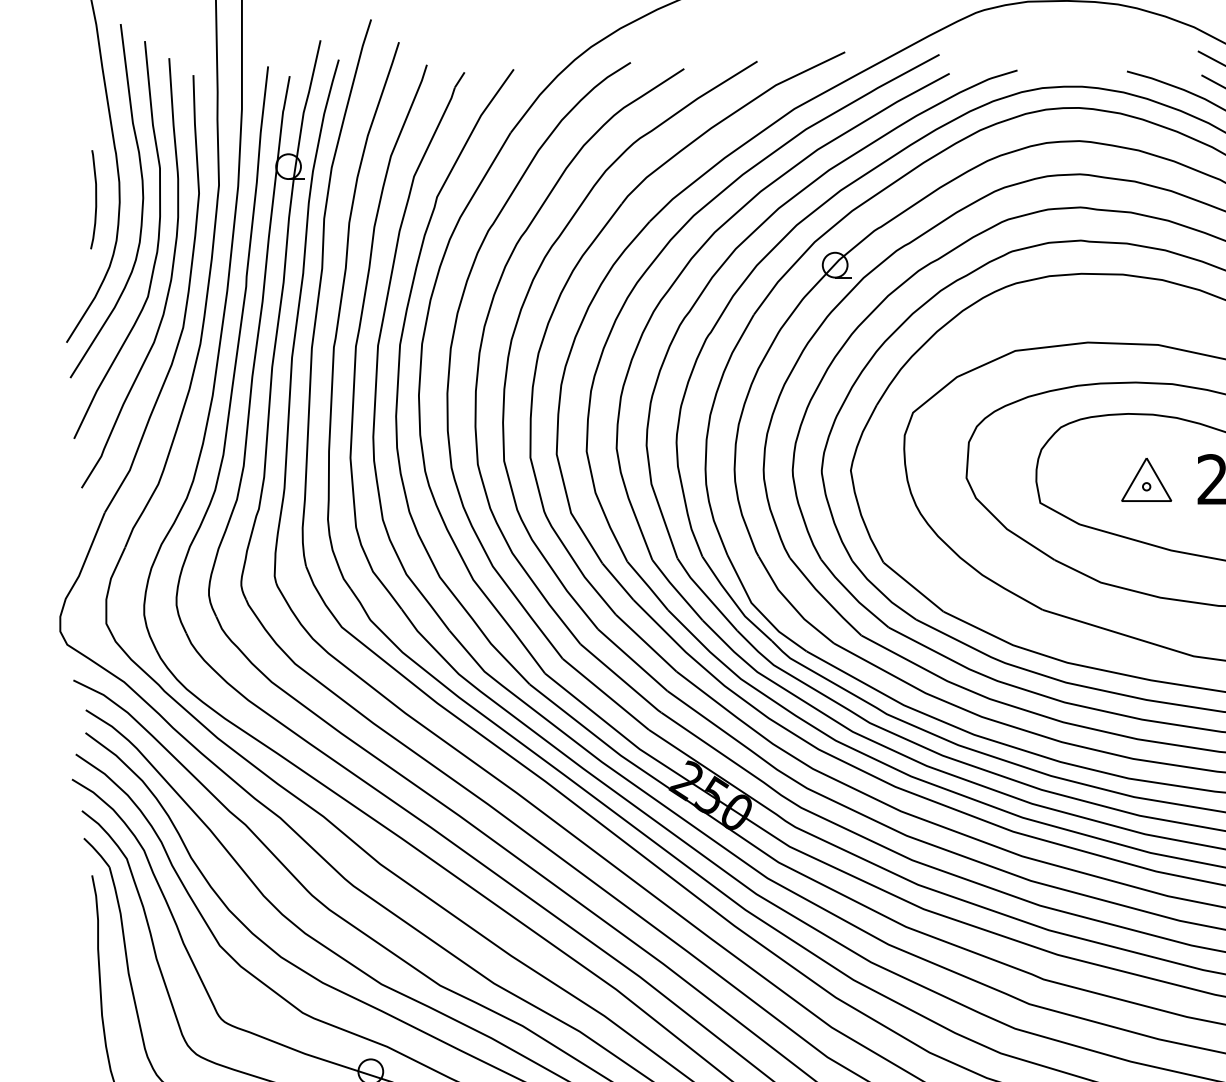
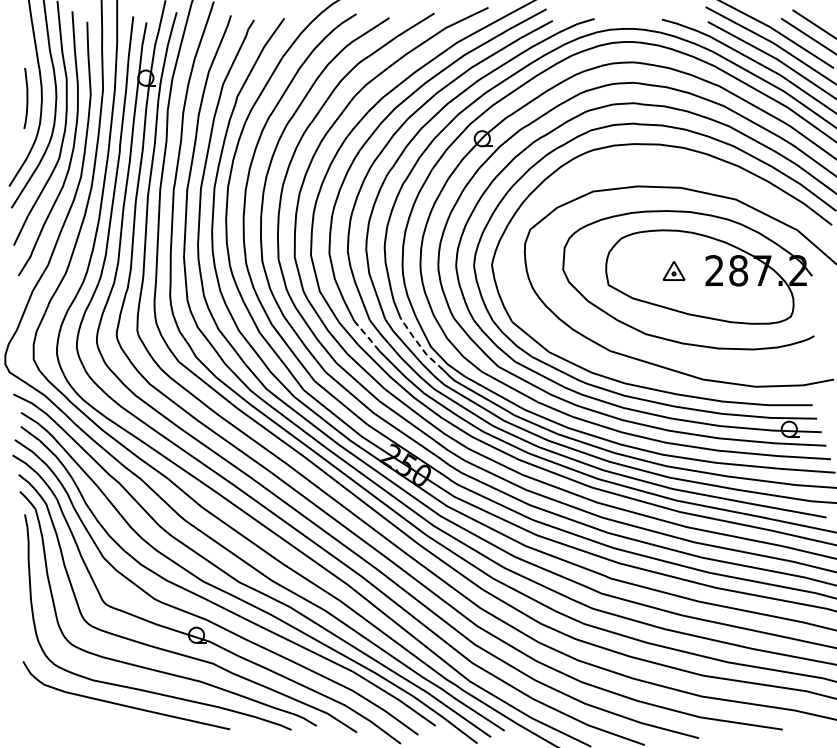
part: (1145, 479) -> (673, 270), size x0.7
line: (646, 584) -> (366, 335), solid -> dashed
line: (733, 601) -> (419, 345), solid -> dashed

